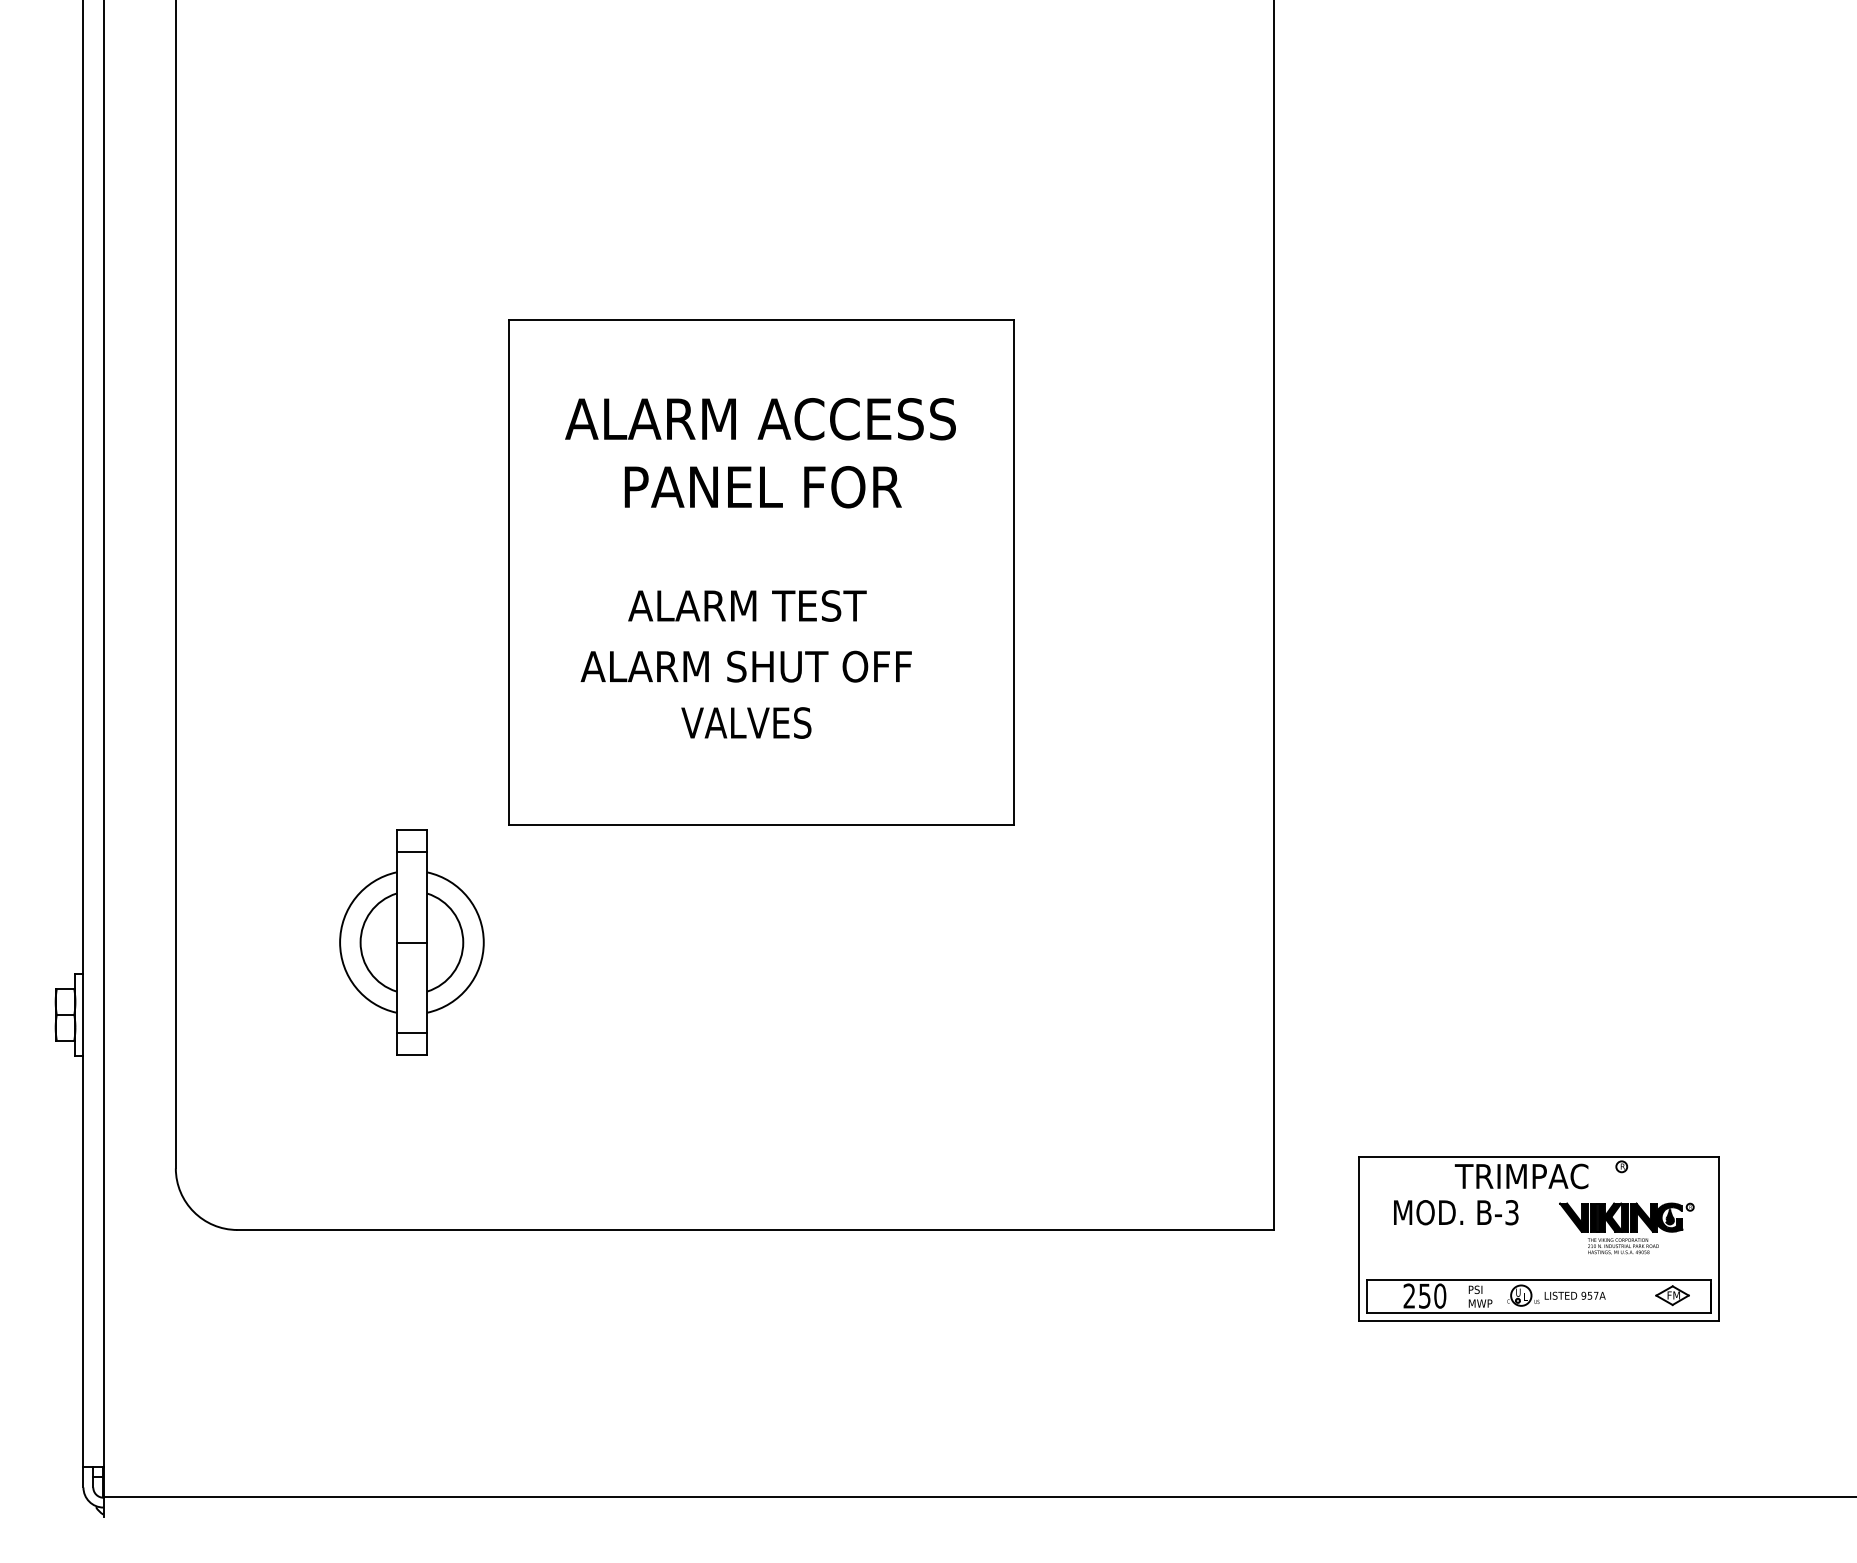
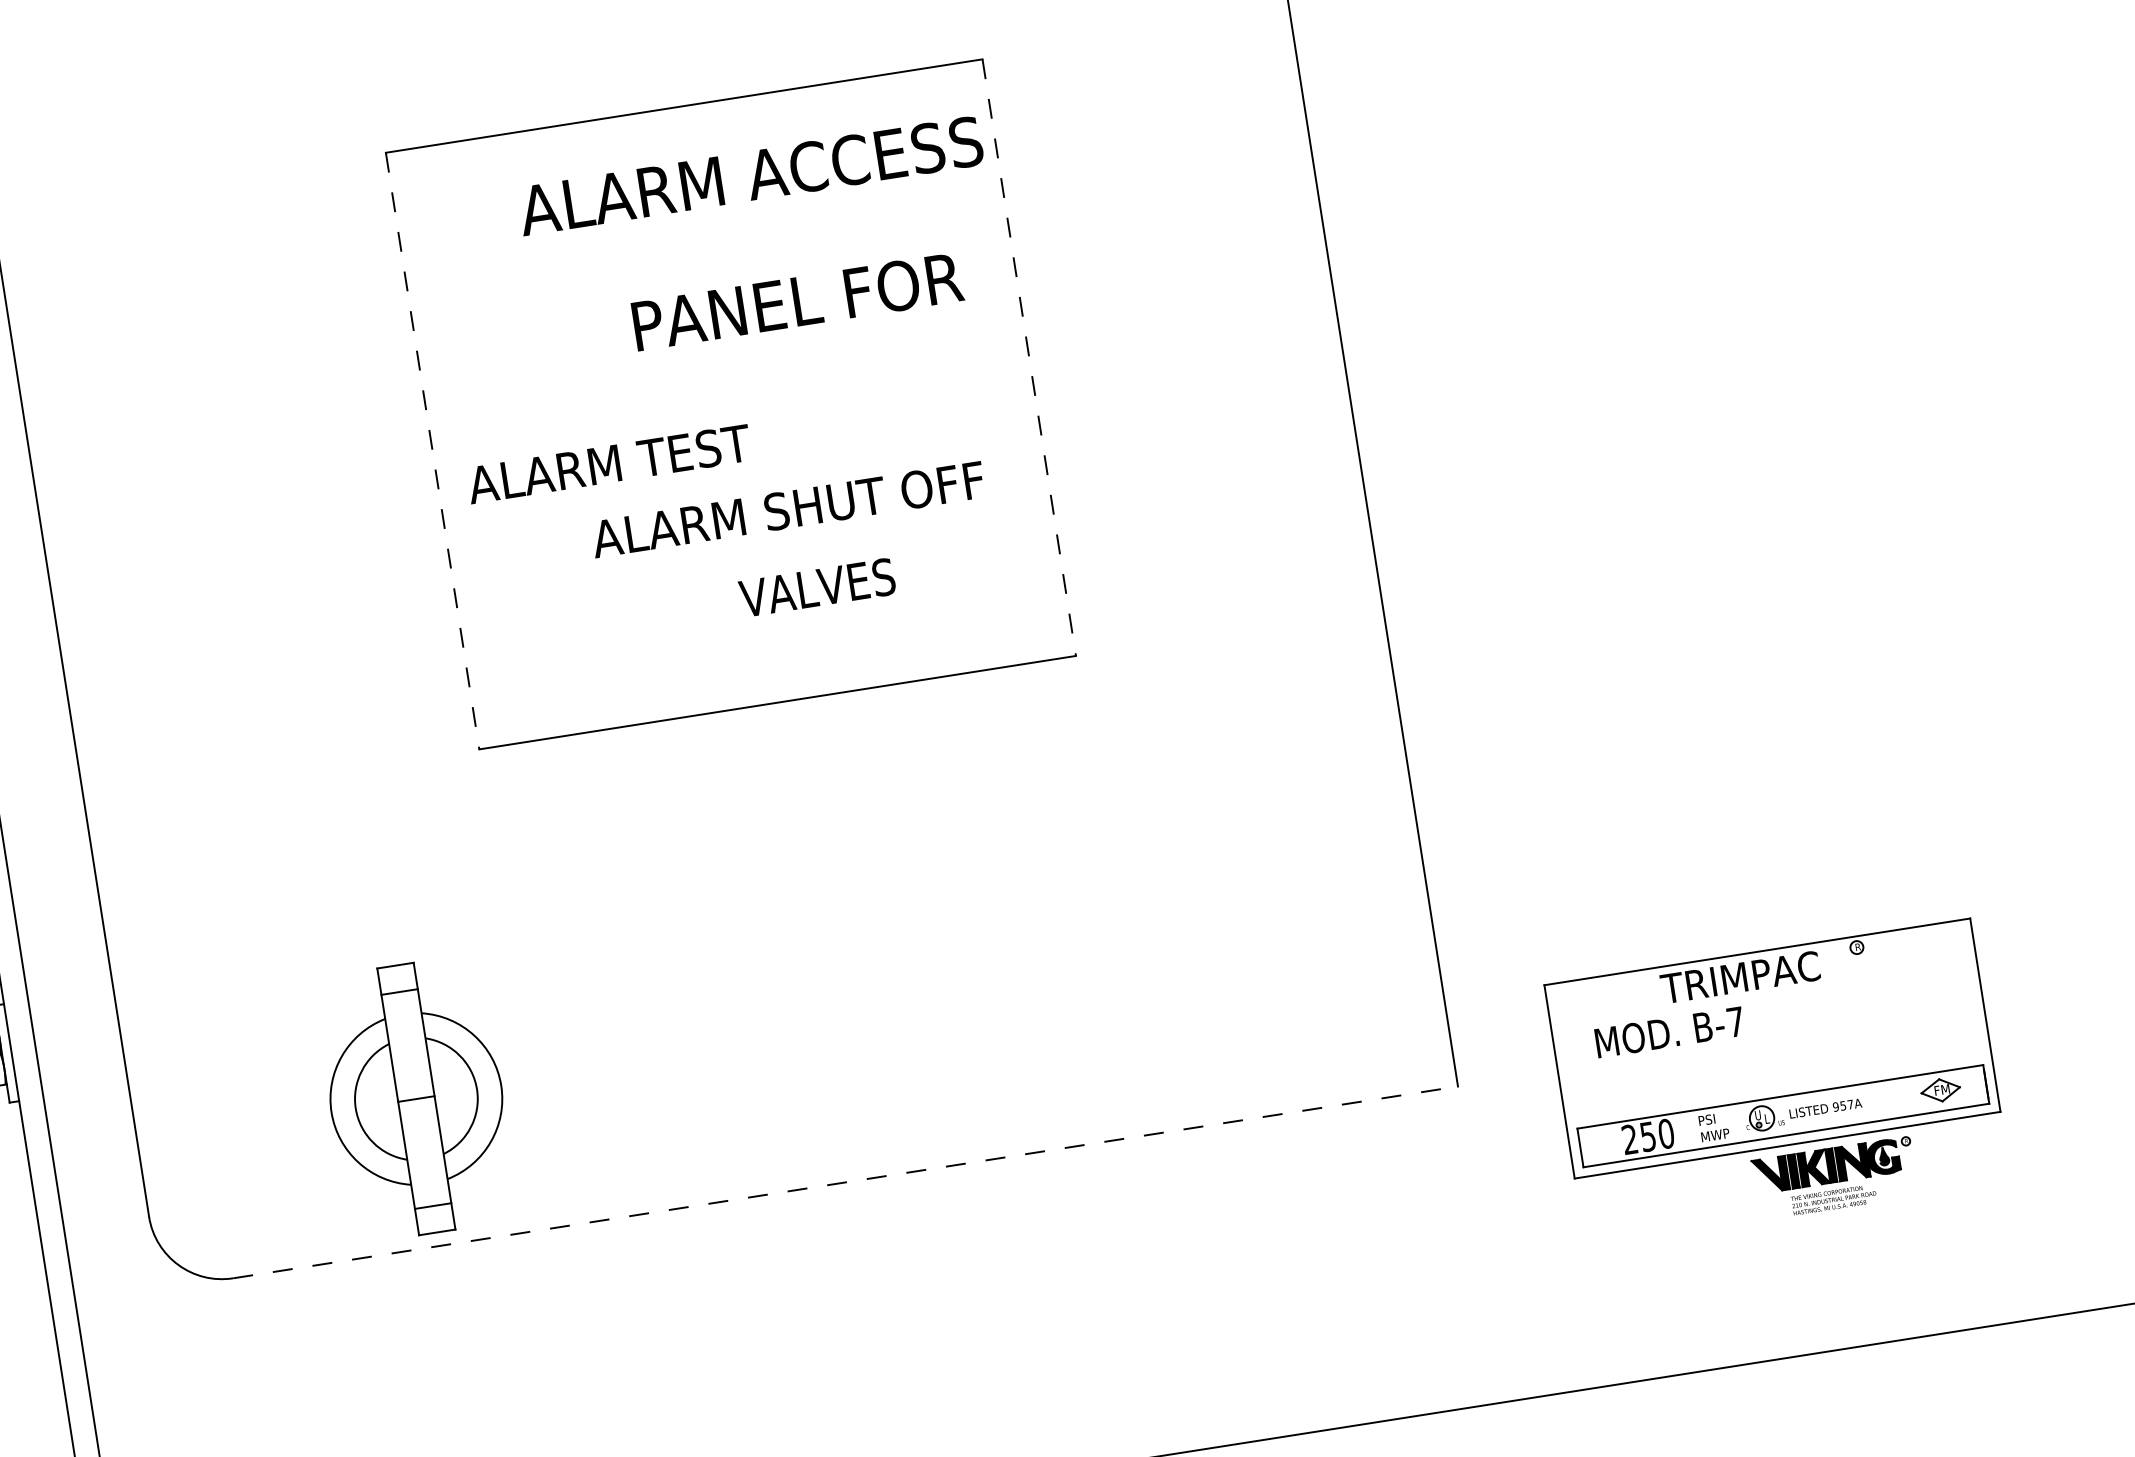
text: (760, 419) -> (750, 176), moved
text: (762, 487) -> (796, 302), moved
line: (509, 572) -> (433, 451), solid -> dashed
line: (1014, 572) -> (1029, 357), solid -> dashed
text: (747, 605) -> (609, 463), moved
text: (745, 666) -> (787, 509), moved
text: (746, 722) -> (817, 587), moved
part: (411, 942) -> (415, 1099), moved
text: (1511, 1212) -> (1735, 1021), B-3 -> B-7
part: (1626, 1228) -> (1834, 1178), moved
line: (756, 1229) -> (846, 1181), solid -> dashed

